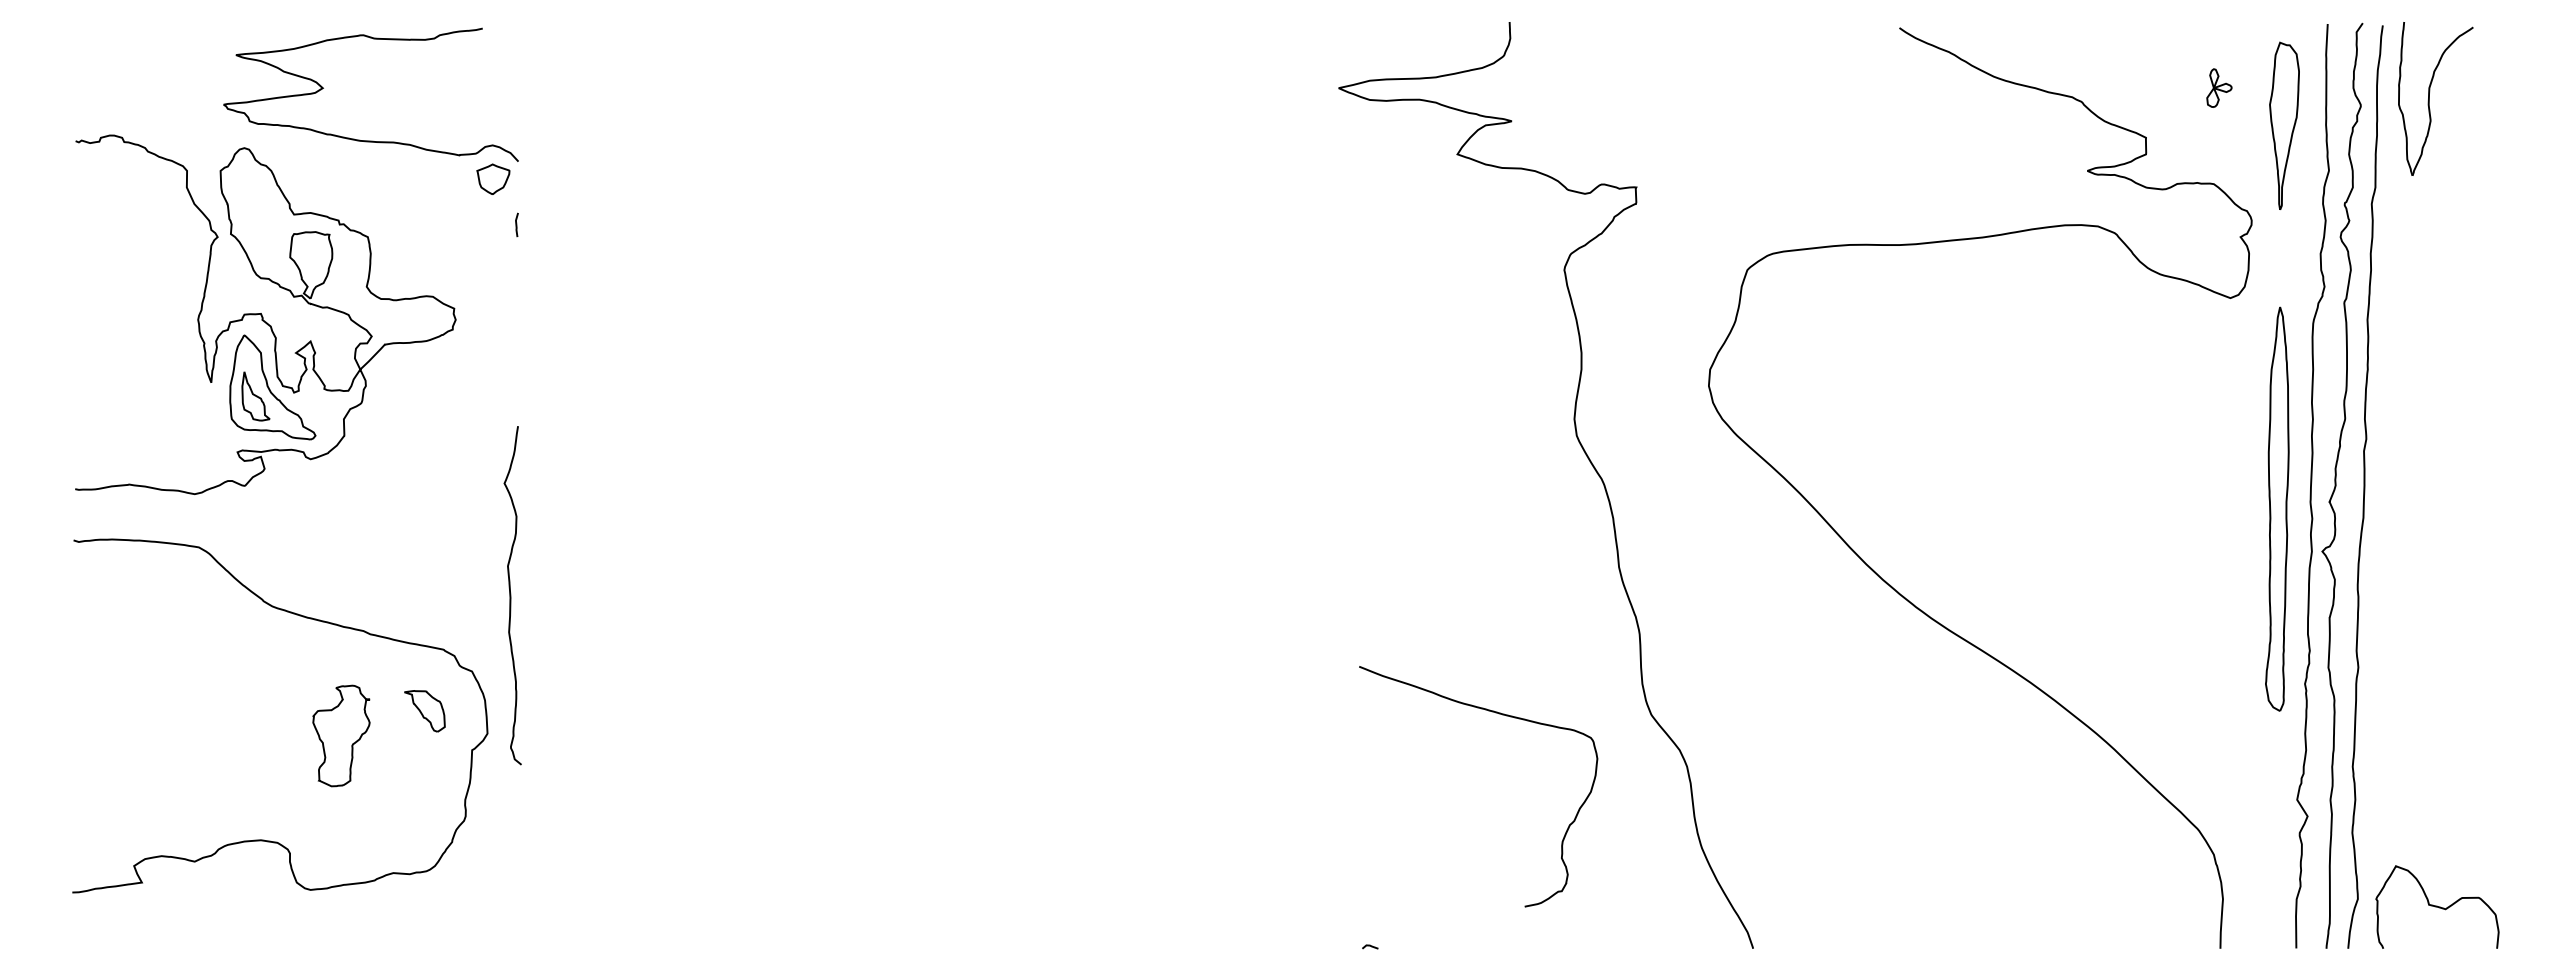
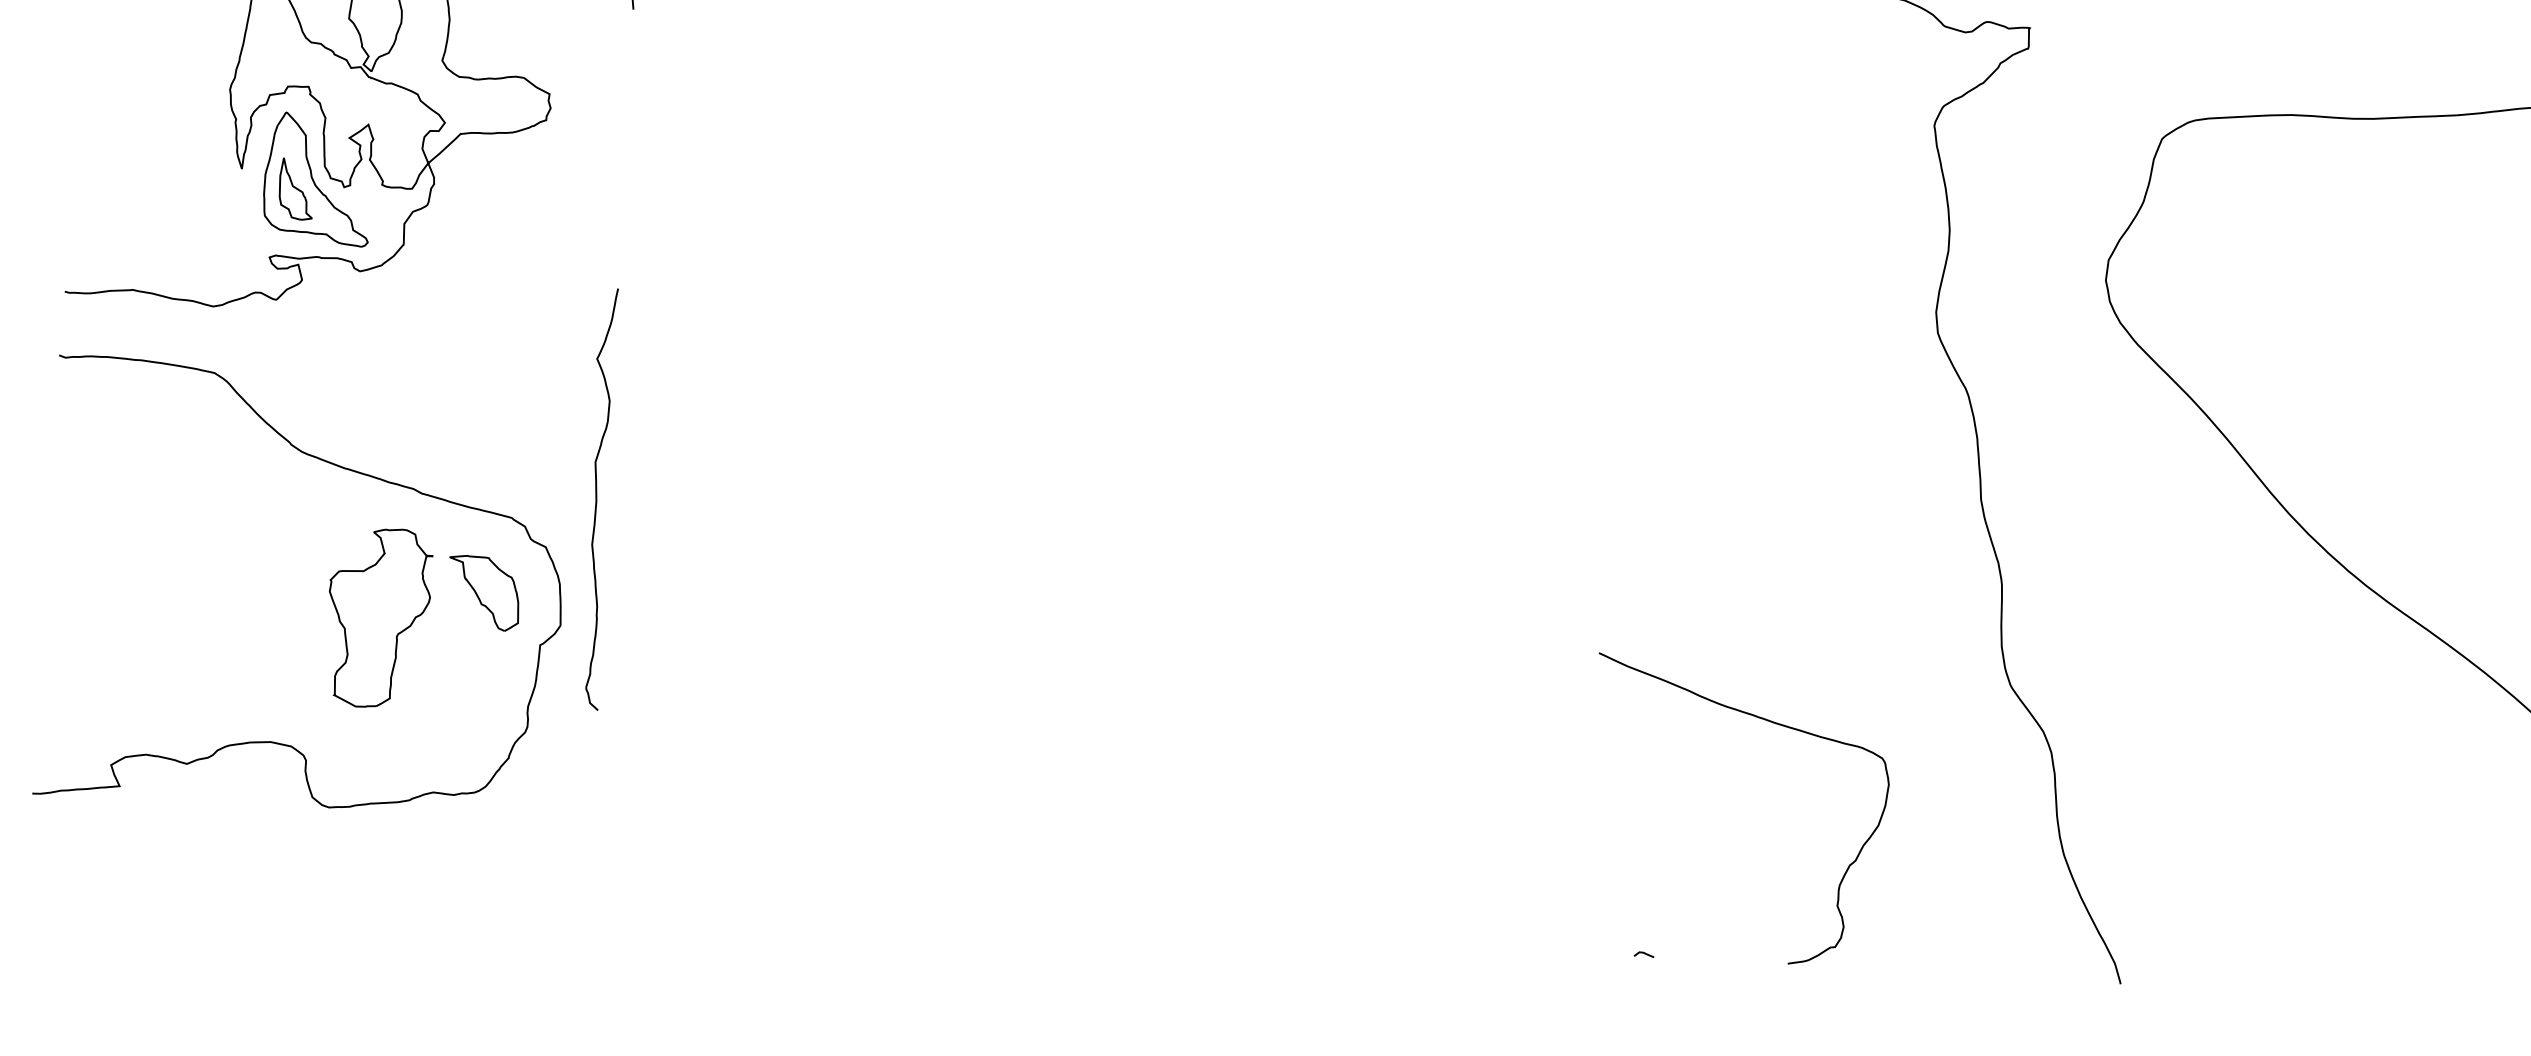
curve: (511, 595) -> (597, 498), moved
part: (424, 711) -> (483, 593), size x1.43
curve: (1502, 715) -> (1773, 724), moved
part: (341, 735) -> (378, 617), size x1.43

